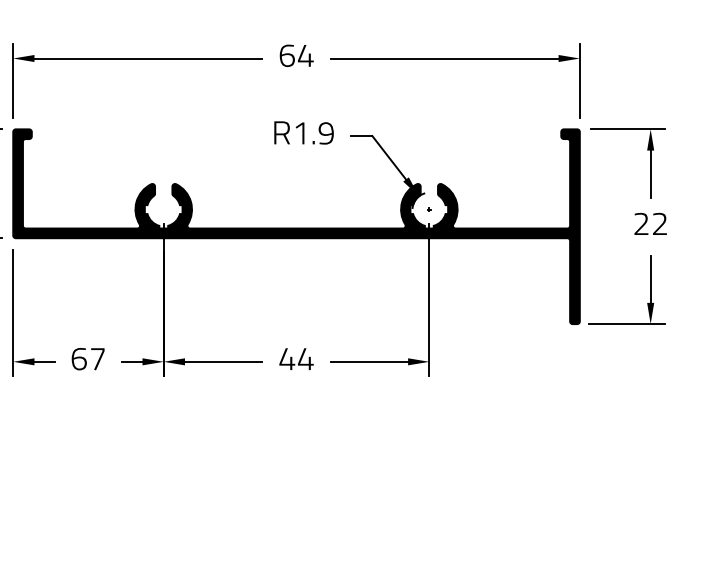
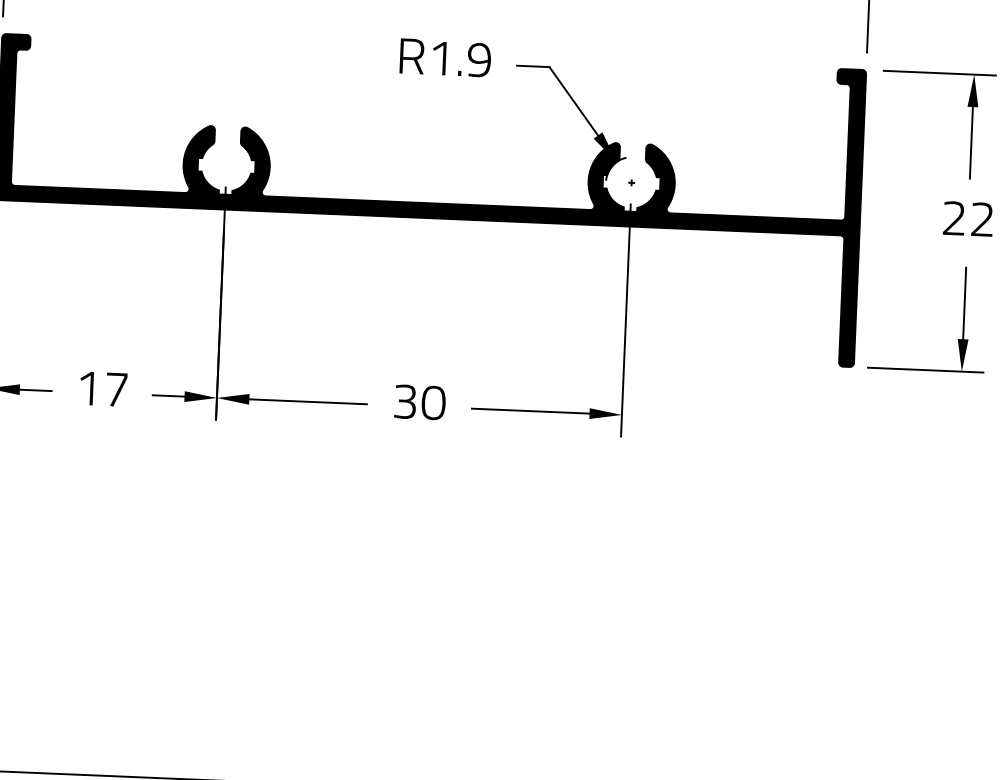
text: (78, 359) -> (87, 389), 67 -> 17
text: (296, 359) -> (419, 402), 44 -> 30

